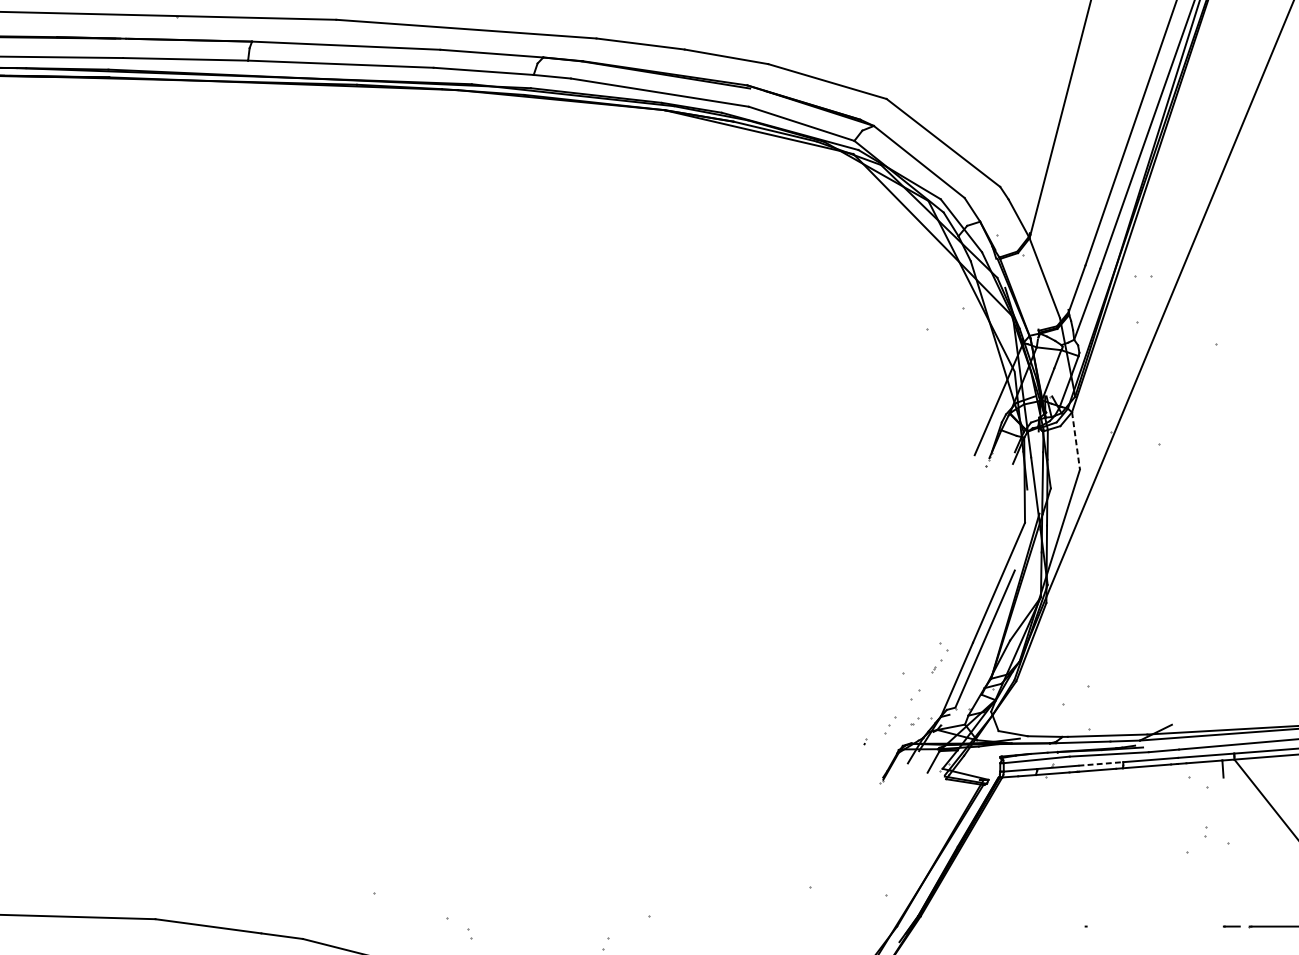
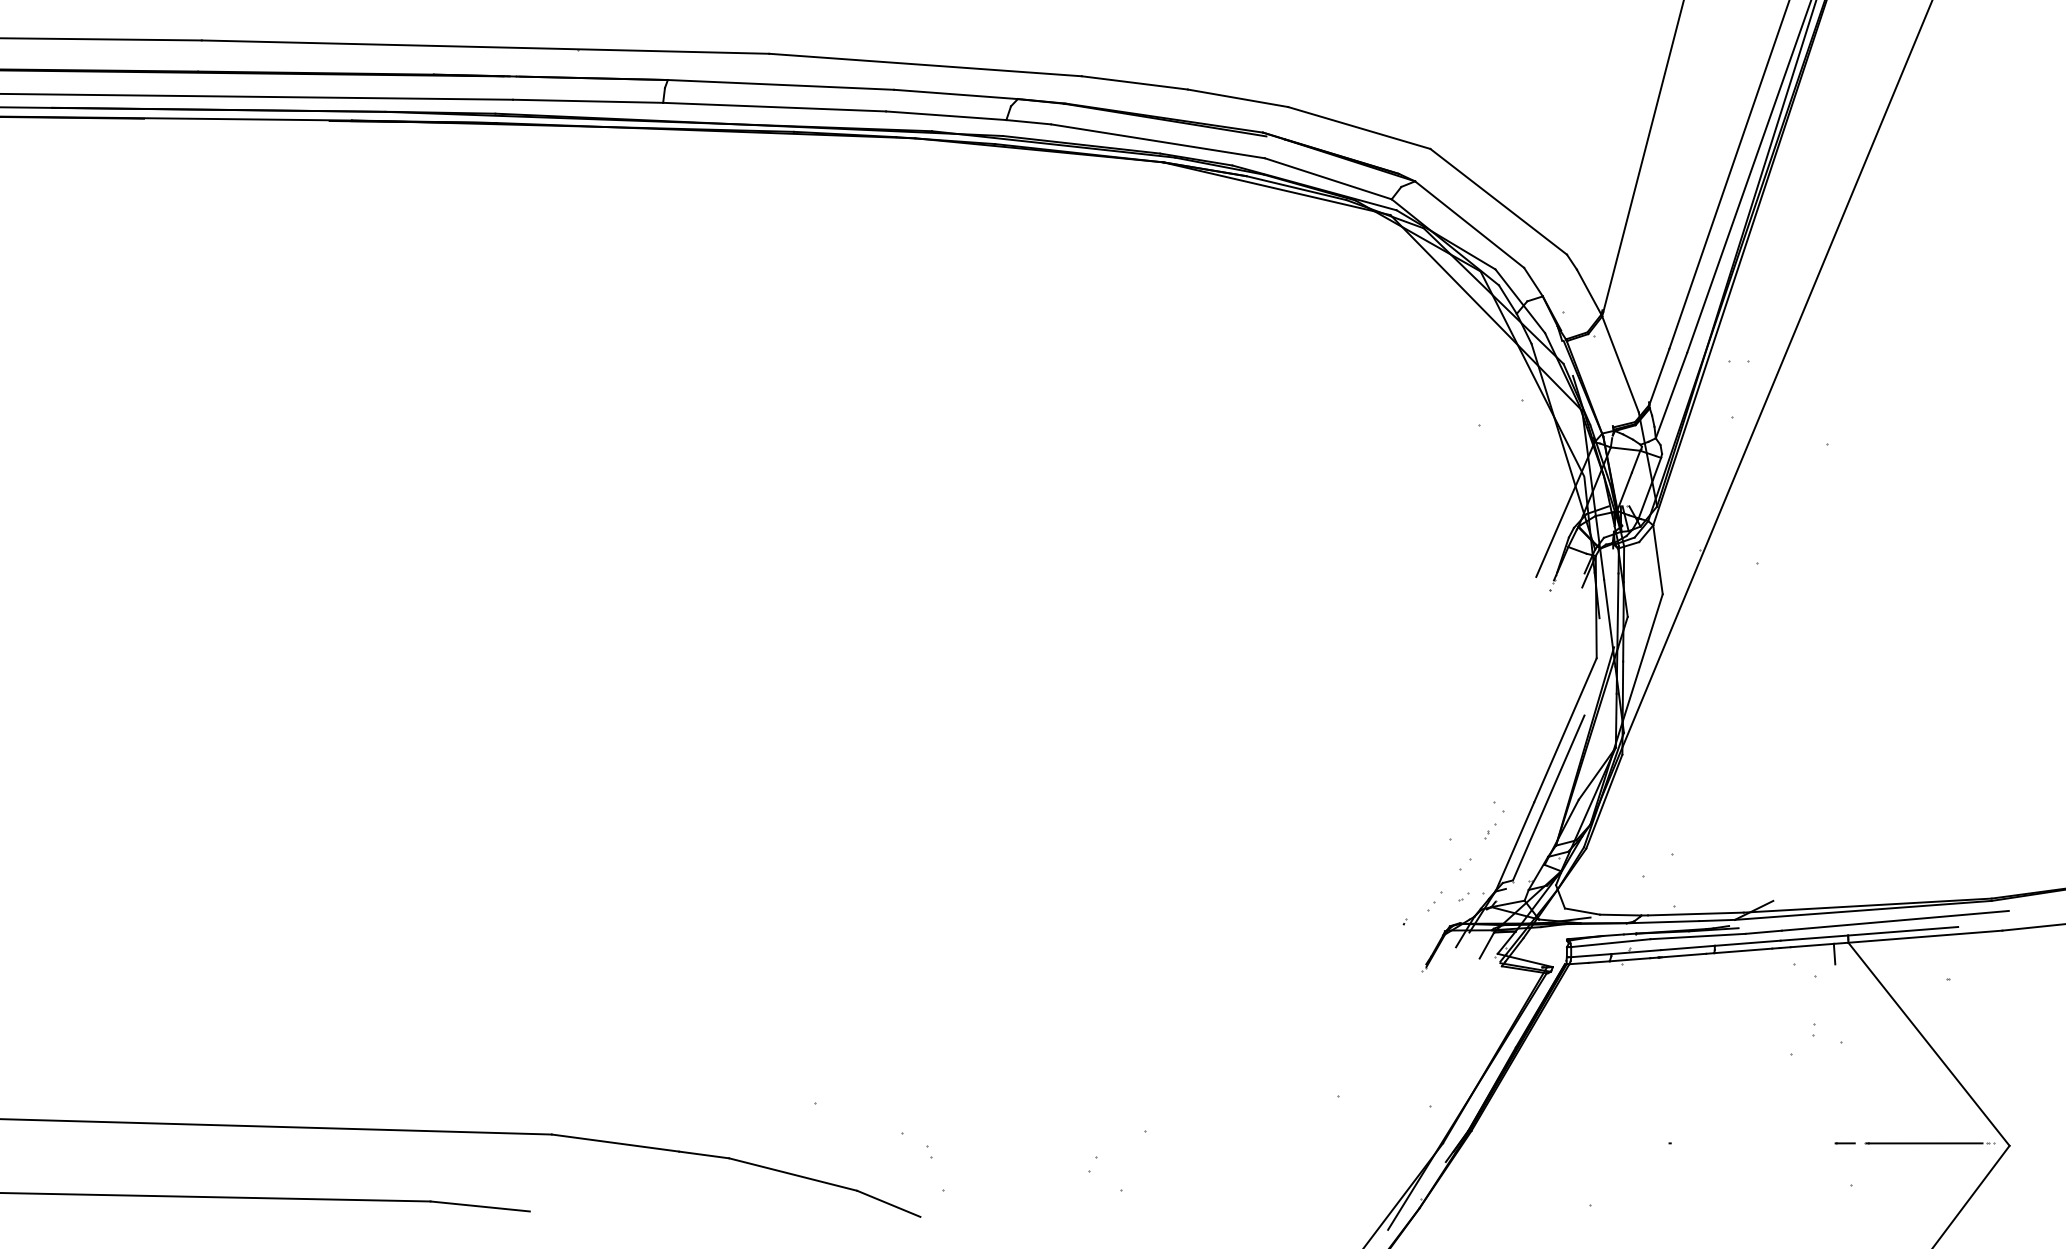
line: (1075, 440) -> (1657, 559), dashed -> solid
line: (1101, 763) -> (1688, 947), dashed -> solid

